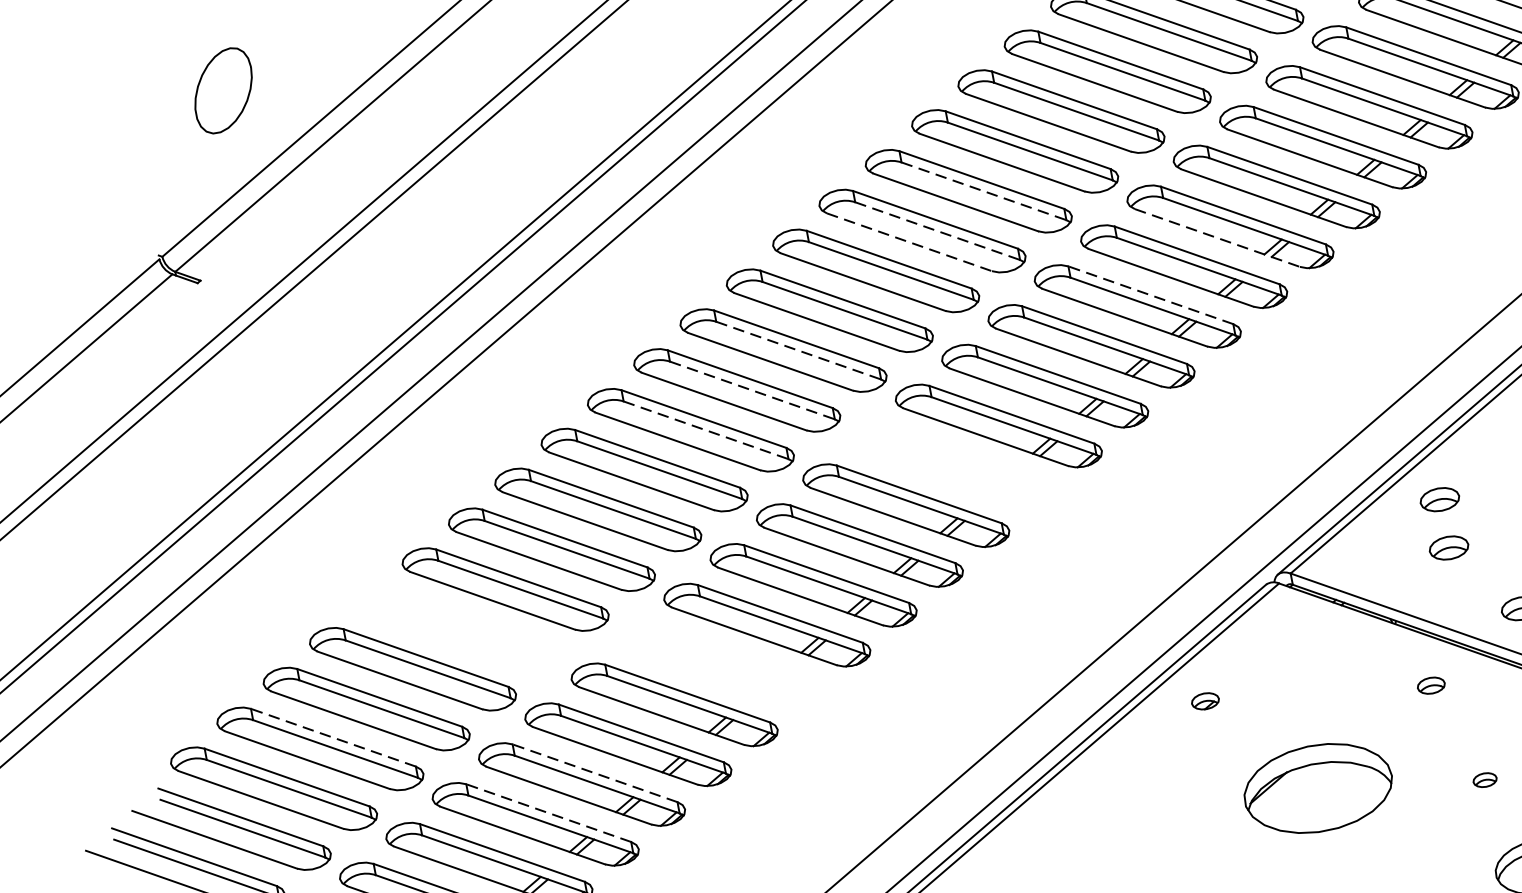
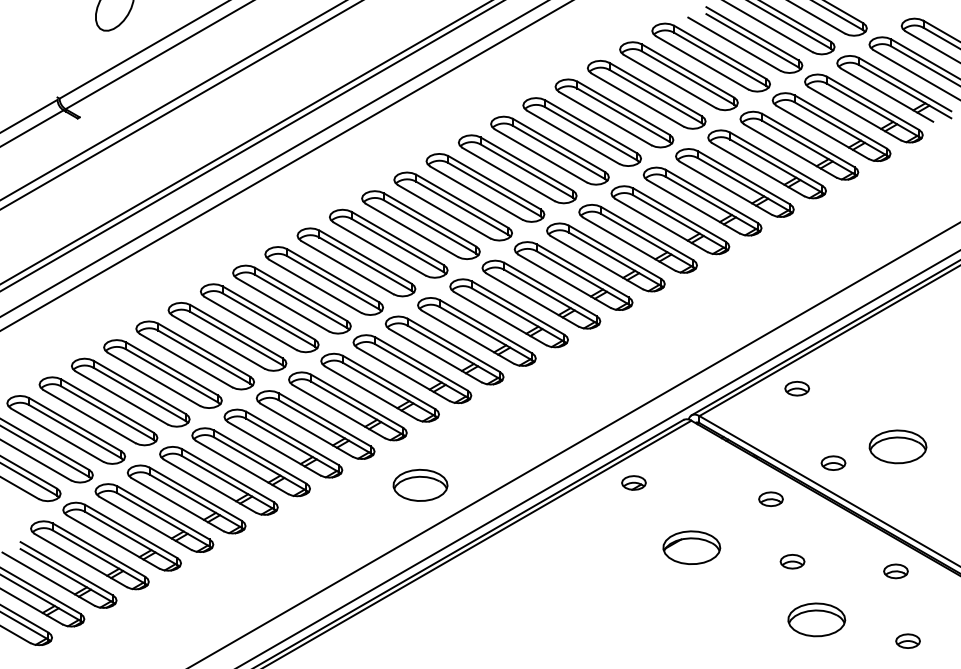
line: (984, 191) -> (559, 152), dashed -> solid
line: (938, 231) -> (527, 171), dashed -> solid
line: (1219, 238) -> (694, 207), dashed -> solid
line: (910, 241) -> (509, 174), dashed -> solid
line: (1149, 295) -> (646, 233), dashed -> solid
line: (799, 351) -> (430, 227), dashed -> solid
line: (753, 390) -> (398, 245), dashed -> solid
line: (706, 430) -> (365, 264), dashed -> solid
part: (951, 466) -> (508, 313), added
part: (1449, 547) -> (797, 418), removed
part: (458, 629) -> (194, 355), added
part: (720, 665) -> (347, 406), added
part: (1430, 684) -> (770, 498), size x1.43
part: (1204, 700) -> (633, 482), size x1.43
line: (333, 736) -> (107, 405), dashed -> solid
part: (861, 768) -> (420, 484), added
line: (593, 772) -> (259, 456), dashed -> solid
part: (1484, 779) -> (792, 561), size x1.67
part: (1317, 787) -> (691, 547), size x0.62
line: (547, 813) -> (227, 475), dashed -> solid

